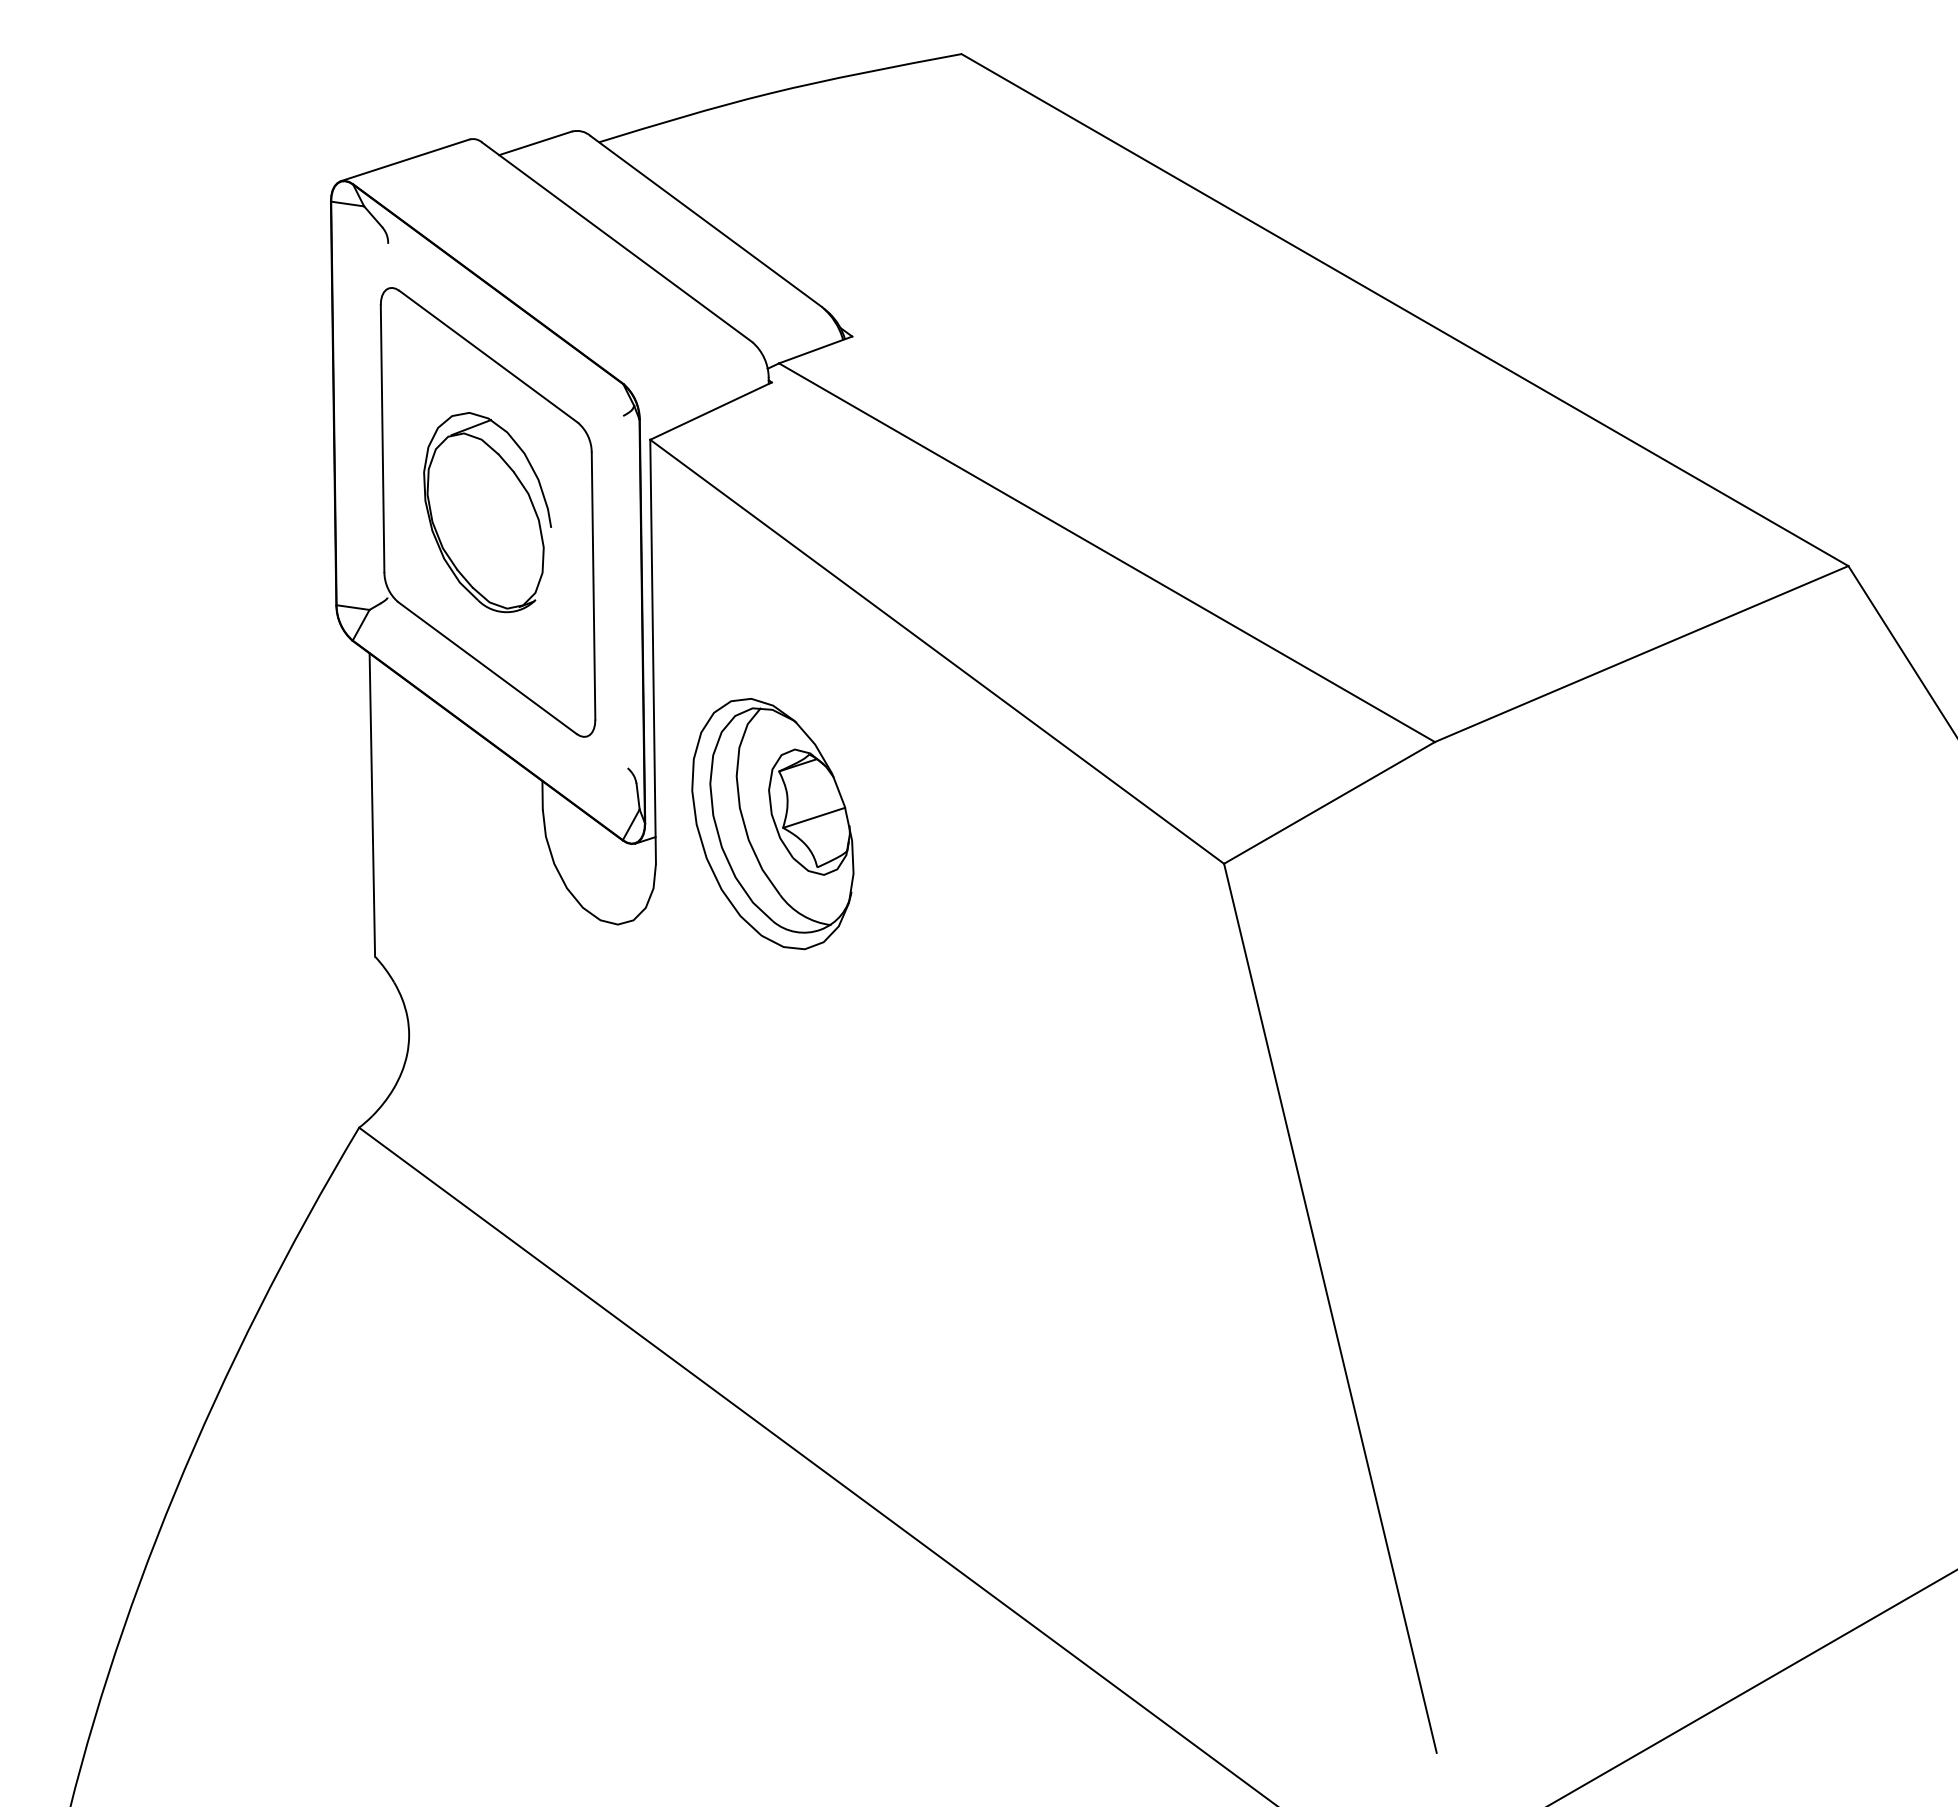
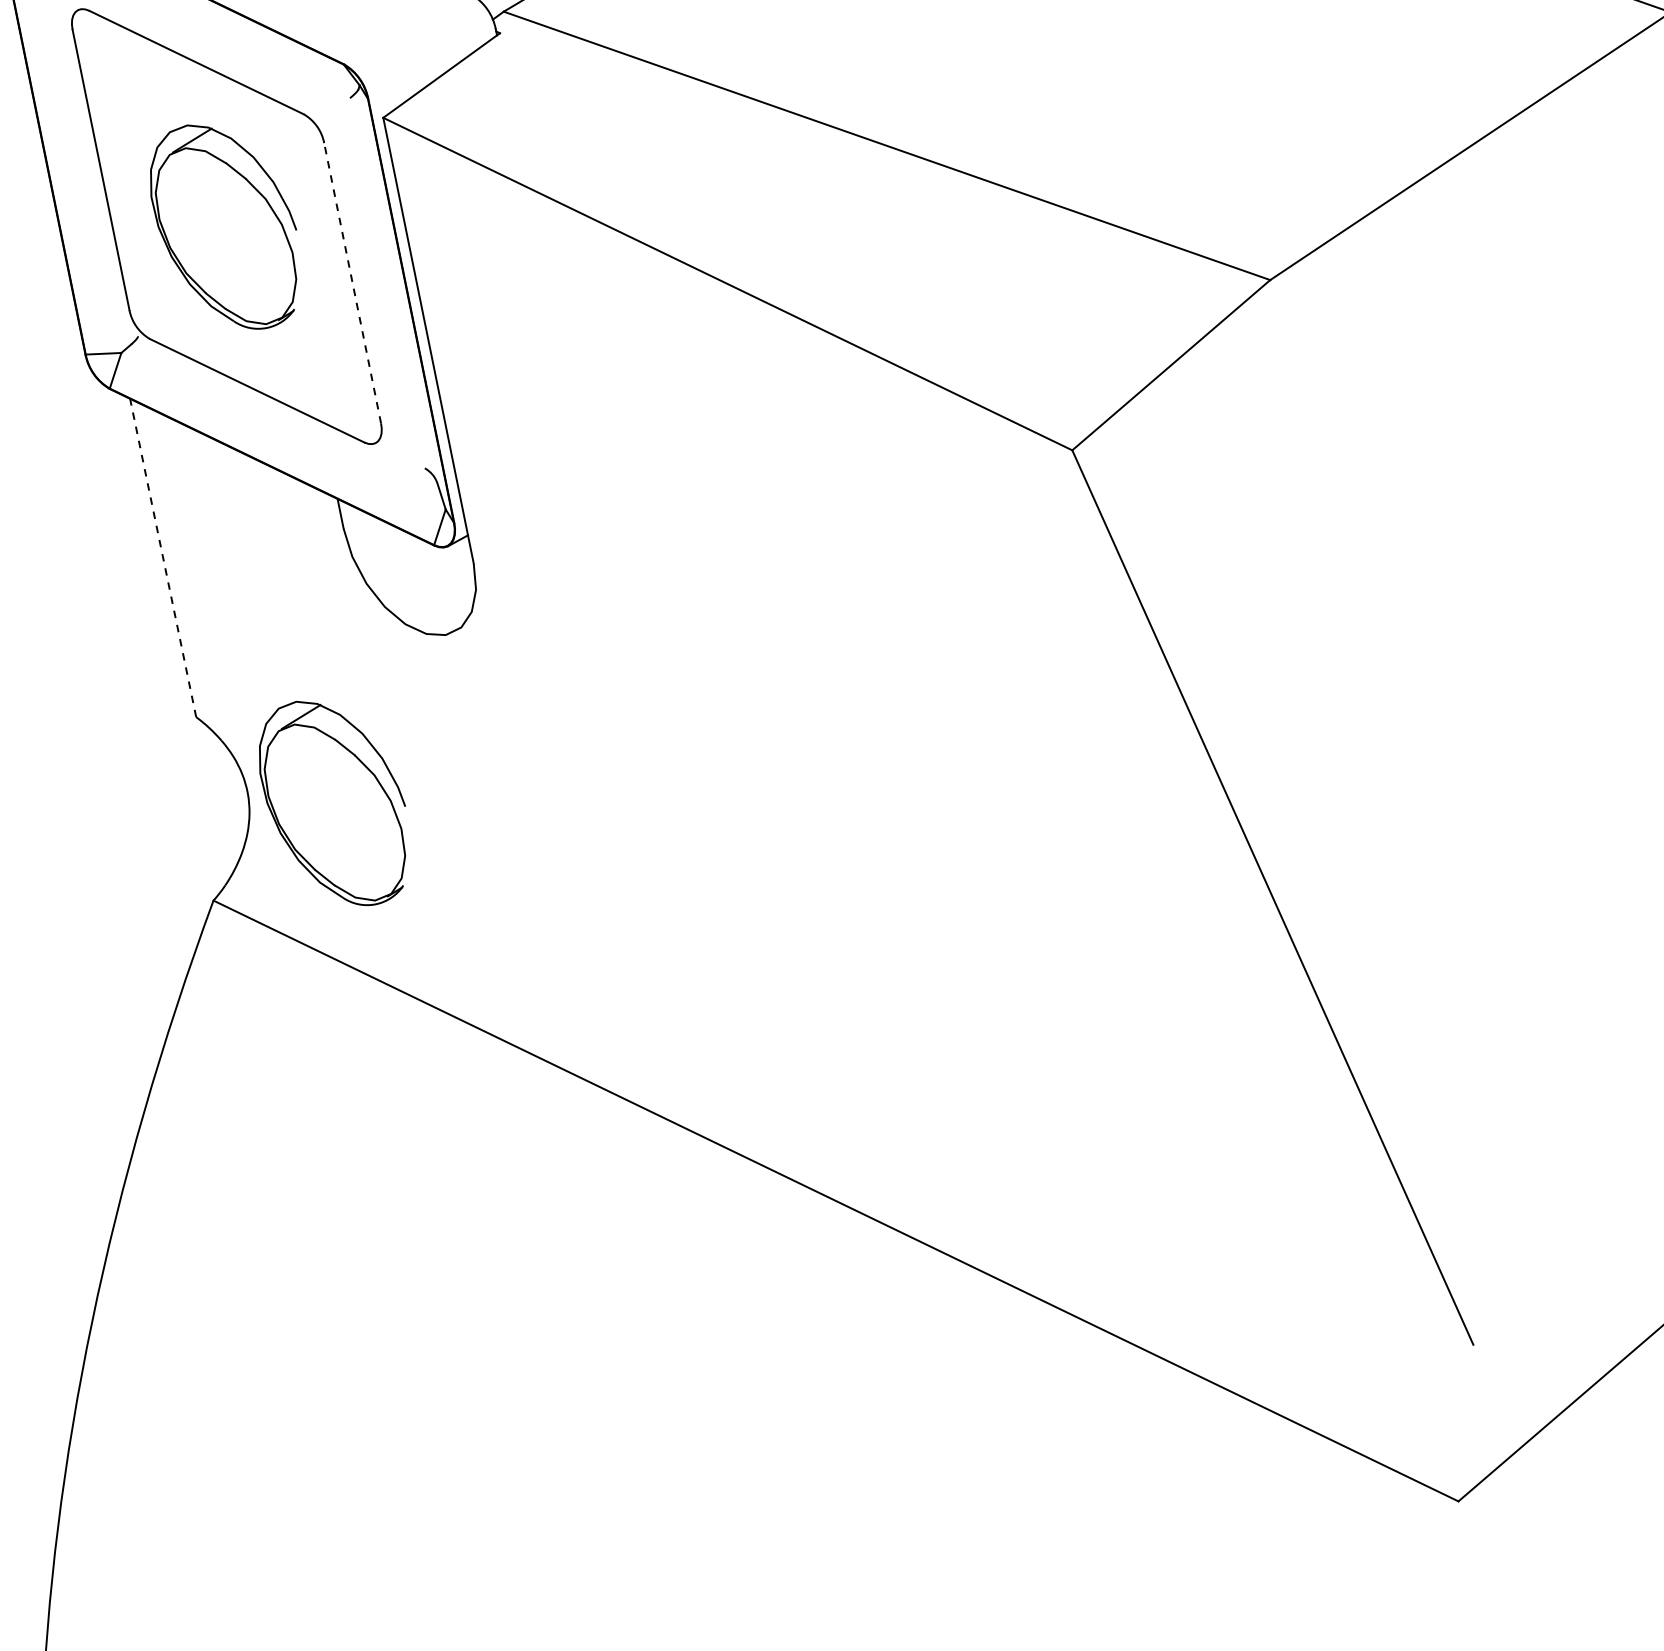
line: (593, 585) -> (352, 282), solid -> dashed
line: (372, 805) -> (163, 558), solid -> dashed
part: (772, 824) -> (588, 498), removed
part: (487, 1059) -> (335, 803), added

